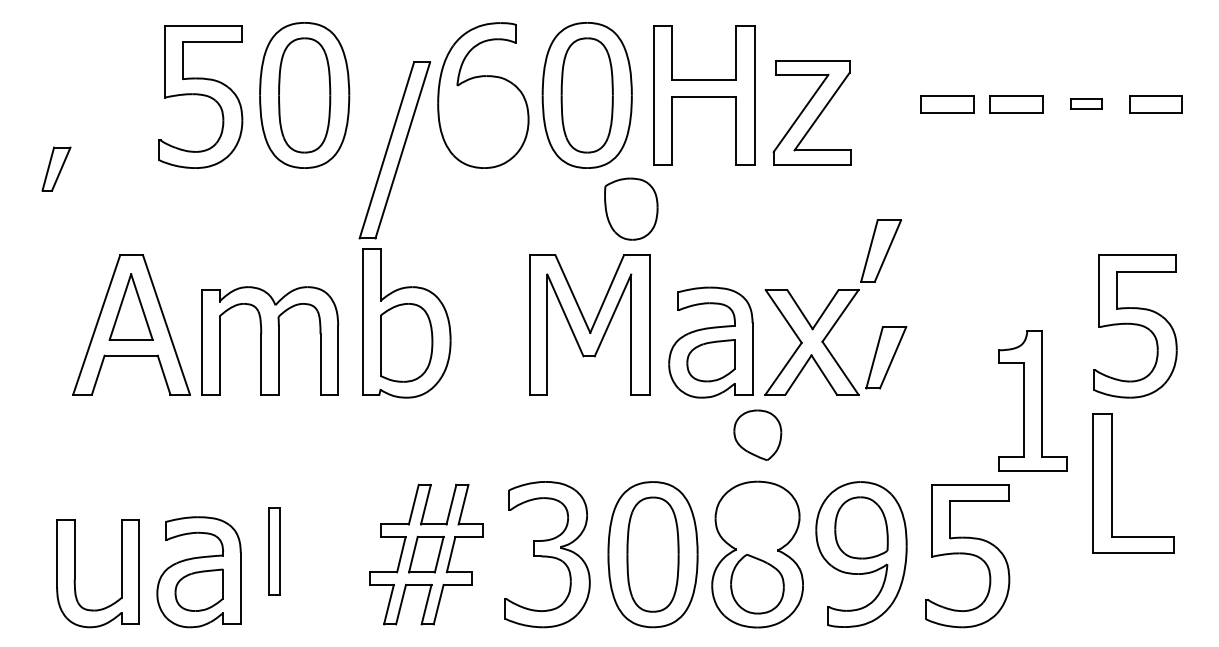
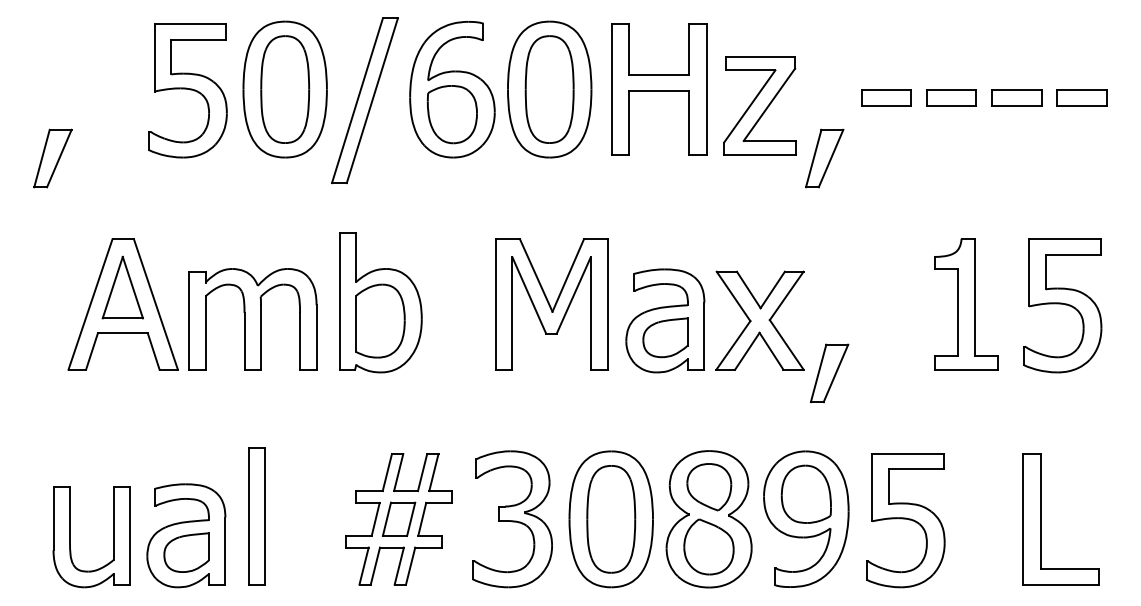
part: (1086, 104) -> (1016, 98), size x1.67
part: (394, 150) -> (364, 100), moved
part: (56, 168) -> (52, 157), size x1.43
part: (631, 208) -> (452, 113), moved
part: (880, 250) -> (824, 157), moved
part: (886, 357) -> (829, 373), moved
part: (1032, 400) -> (966, 303), moved
part: (757, 434) -> (709, 486), moved
part: (1112, 483) -> (1041, 519), moved
part: (274, 551) -> (256, 516), size x1.67

